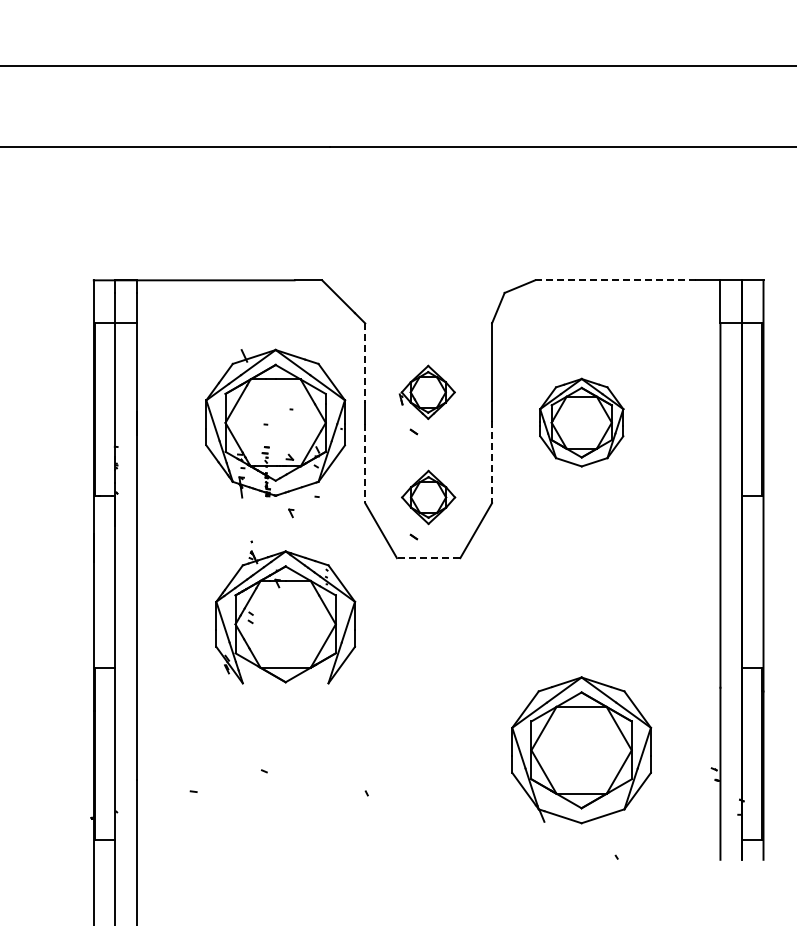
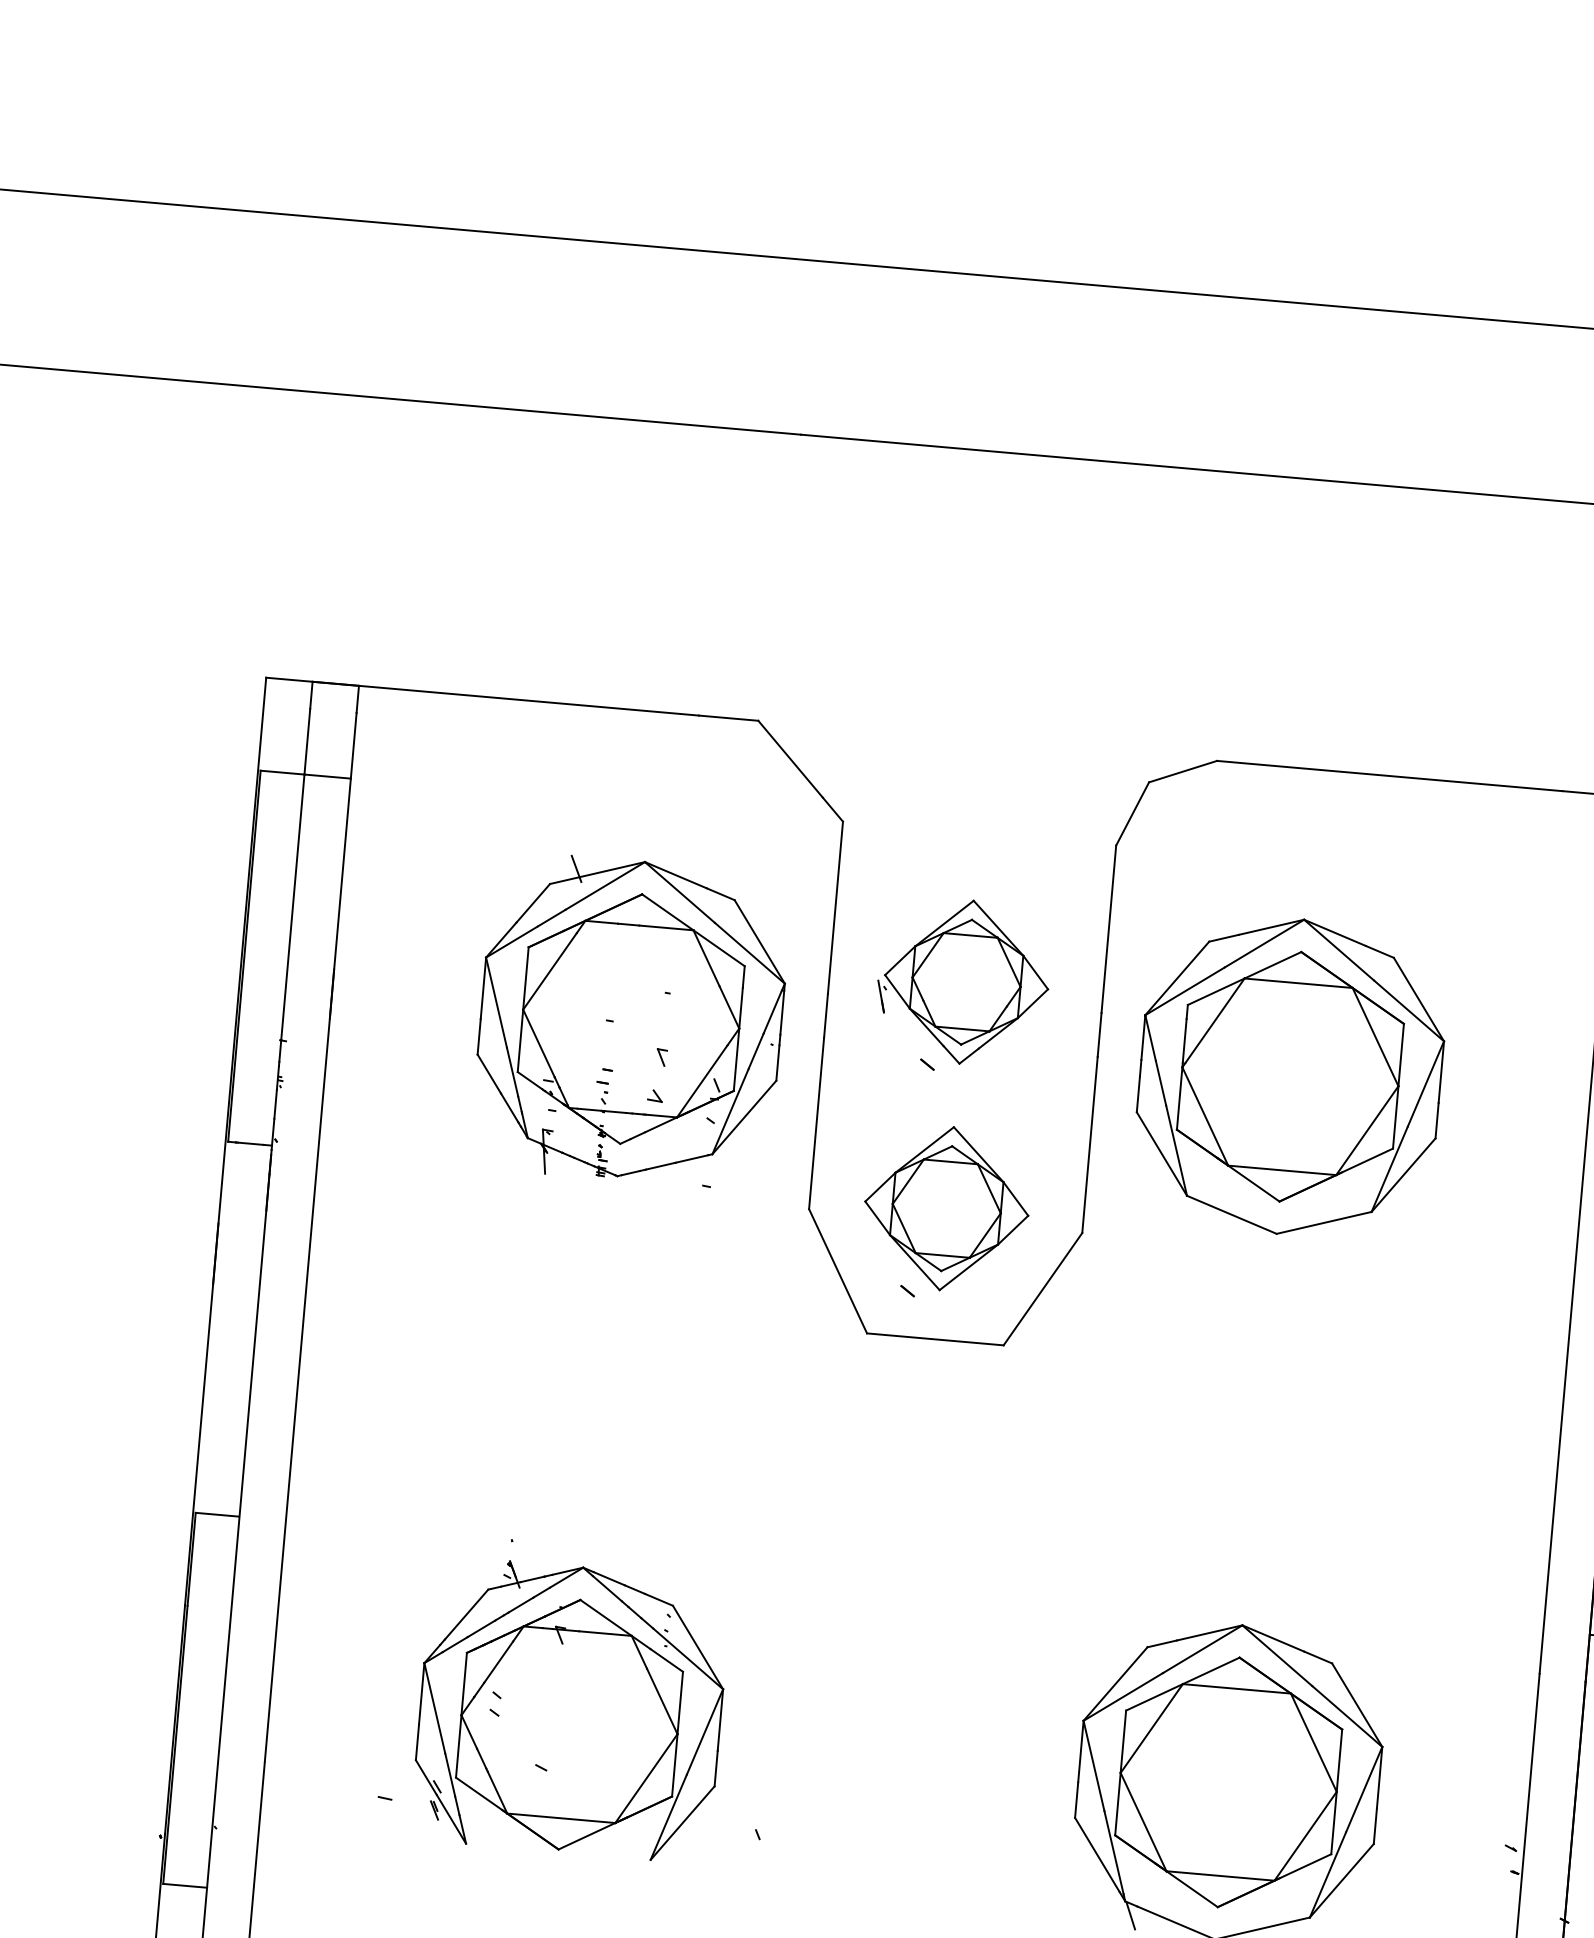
line: (615, 280) -> (1390, 776), dashed -> solid
line: (365, 363) -> (835, 908), dashed -> solid
part: (427, 392) -> (964, 982), size x1.43
part: (581, 422) -> (1290, 1075), size x1.67
line: (492, 462) -> (1090, 1145), dashed -> solid
line: (365, 463) -> (817, 1123), dashed -> solid
part: (428, 497) -> (946, 1208), size x1.43
part: (291, 513) -> (662, 1057), moved
line: (428, 558) -> (934, 1340), dashed -> solid
part: (285, 612) -> (571, 1699), moved

